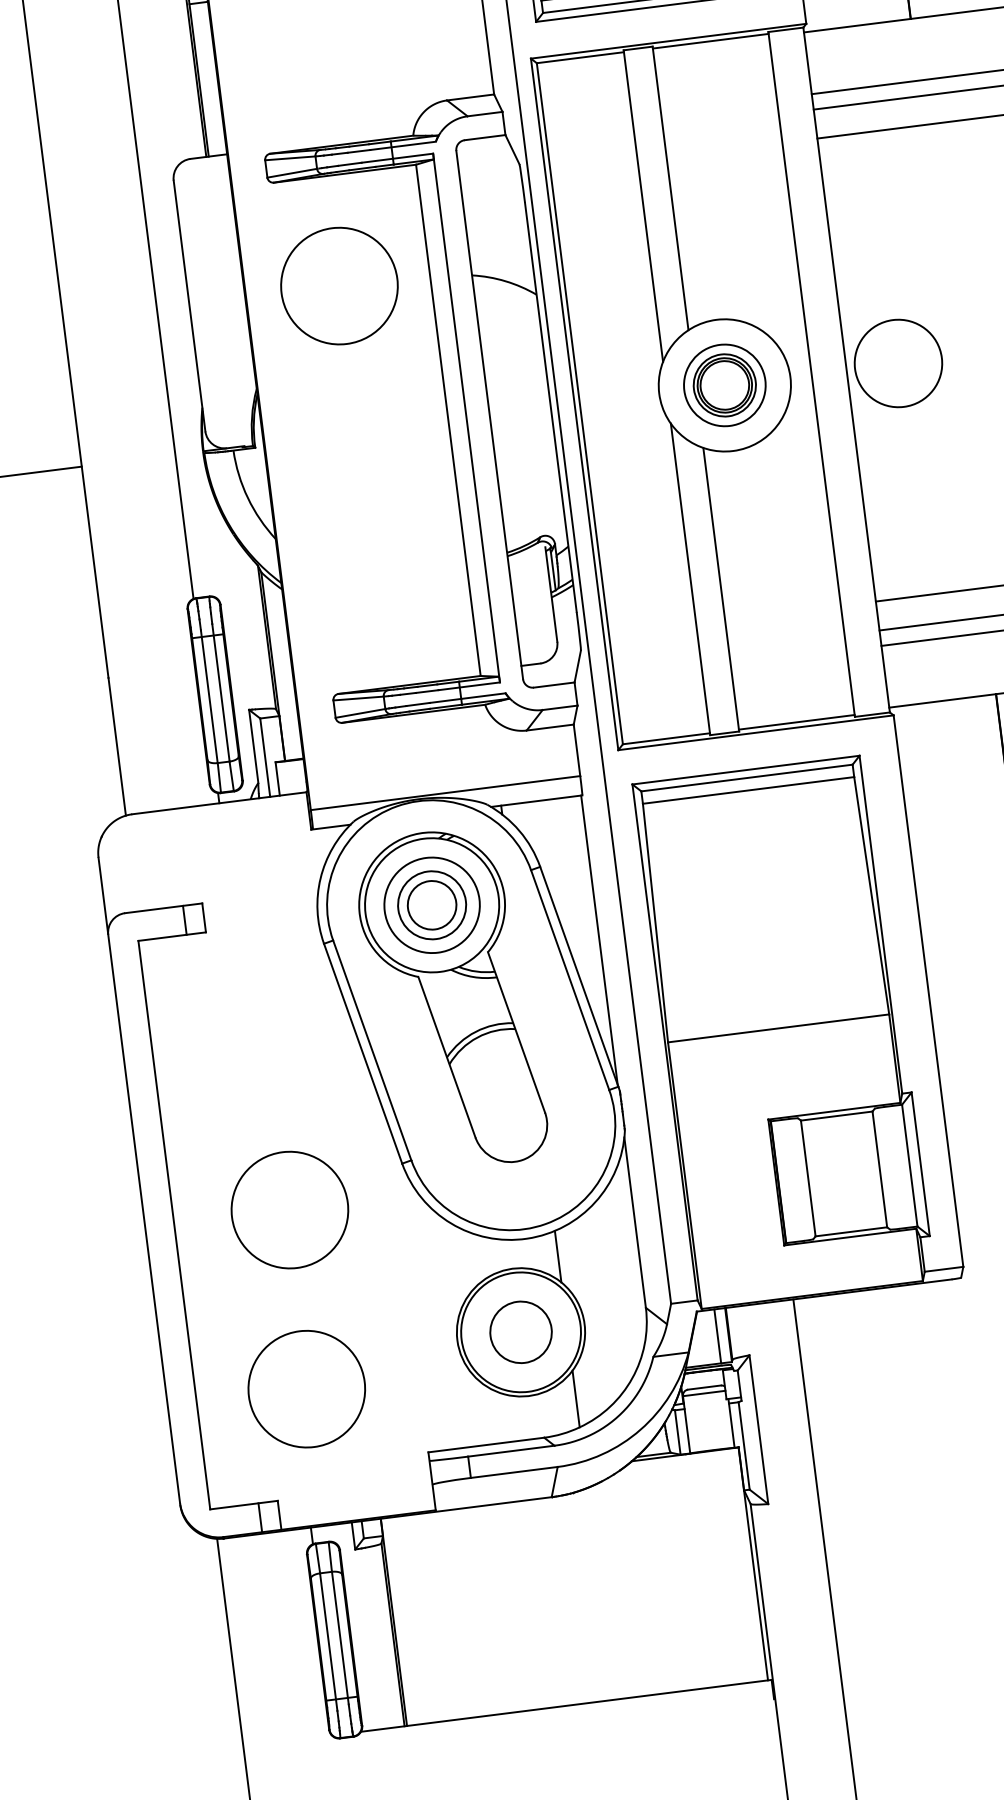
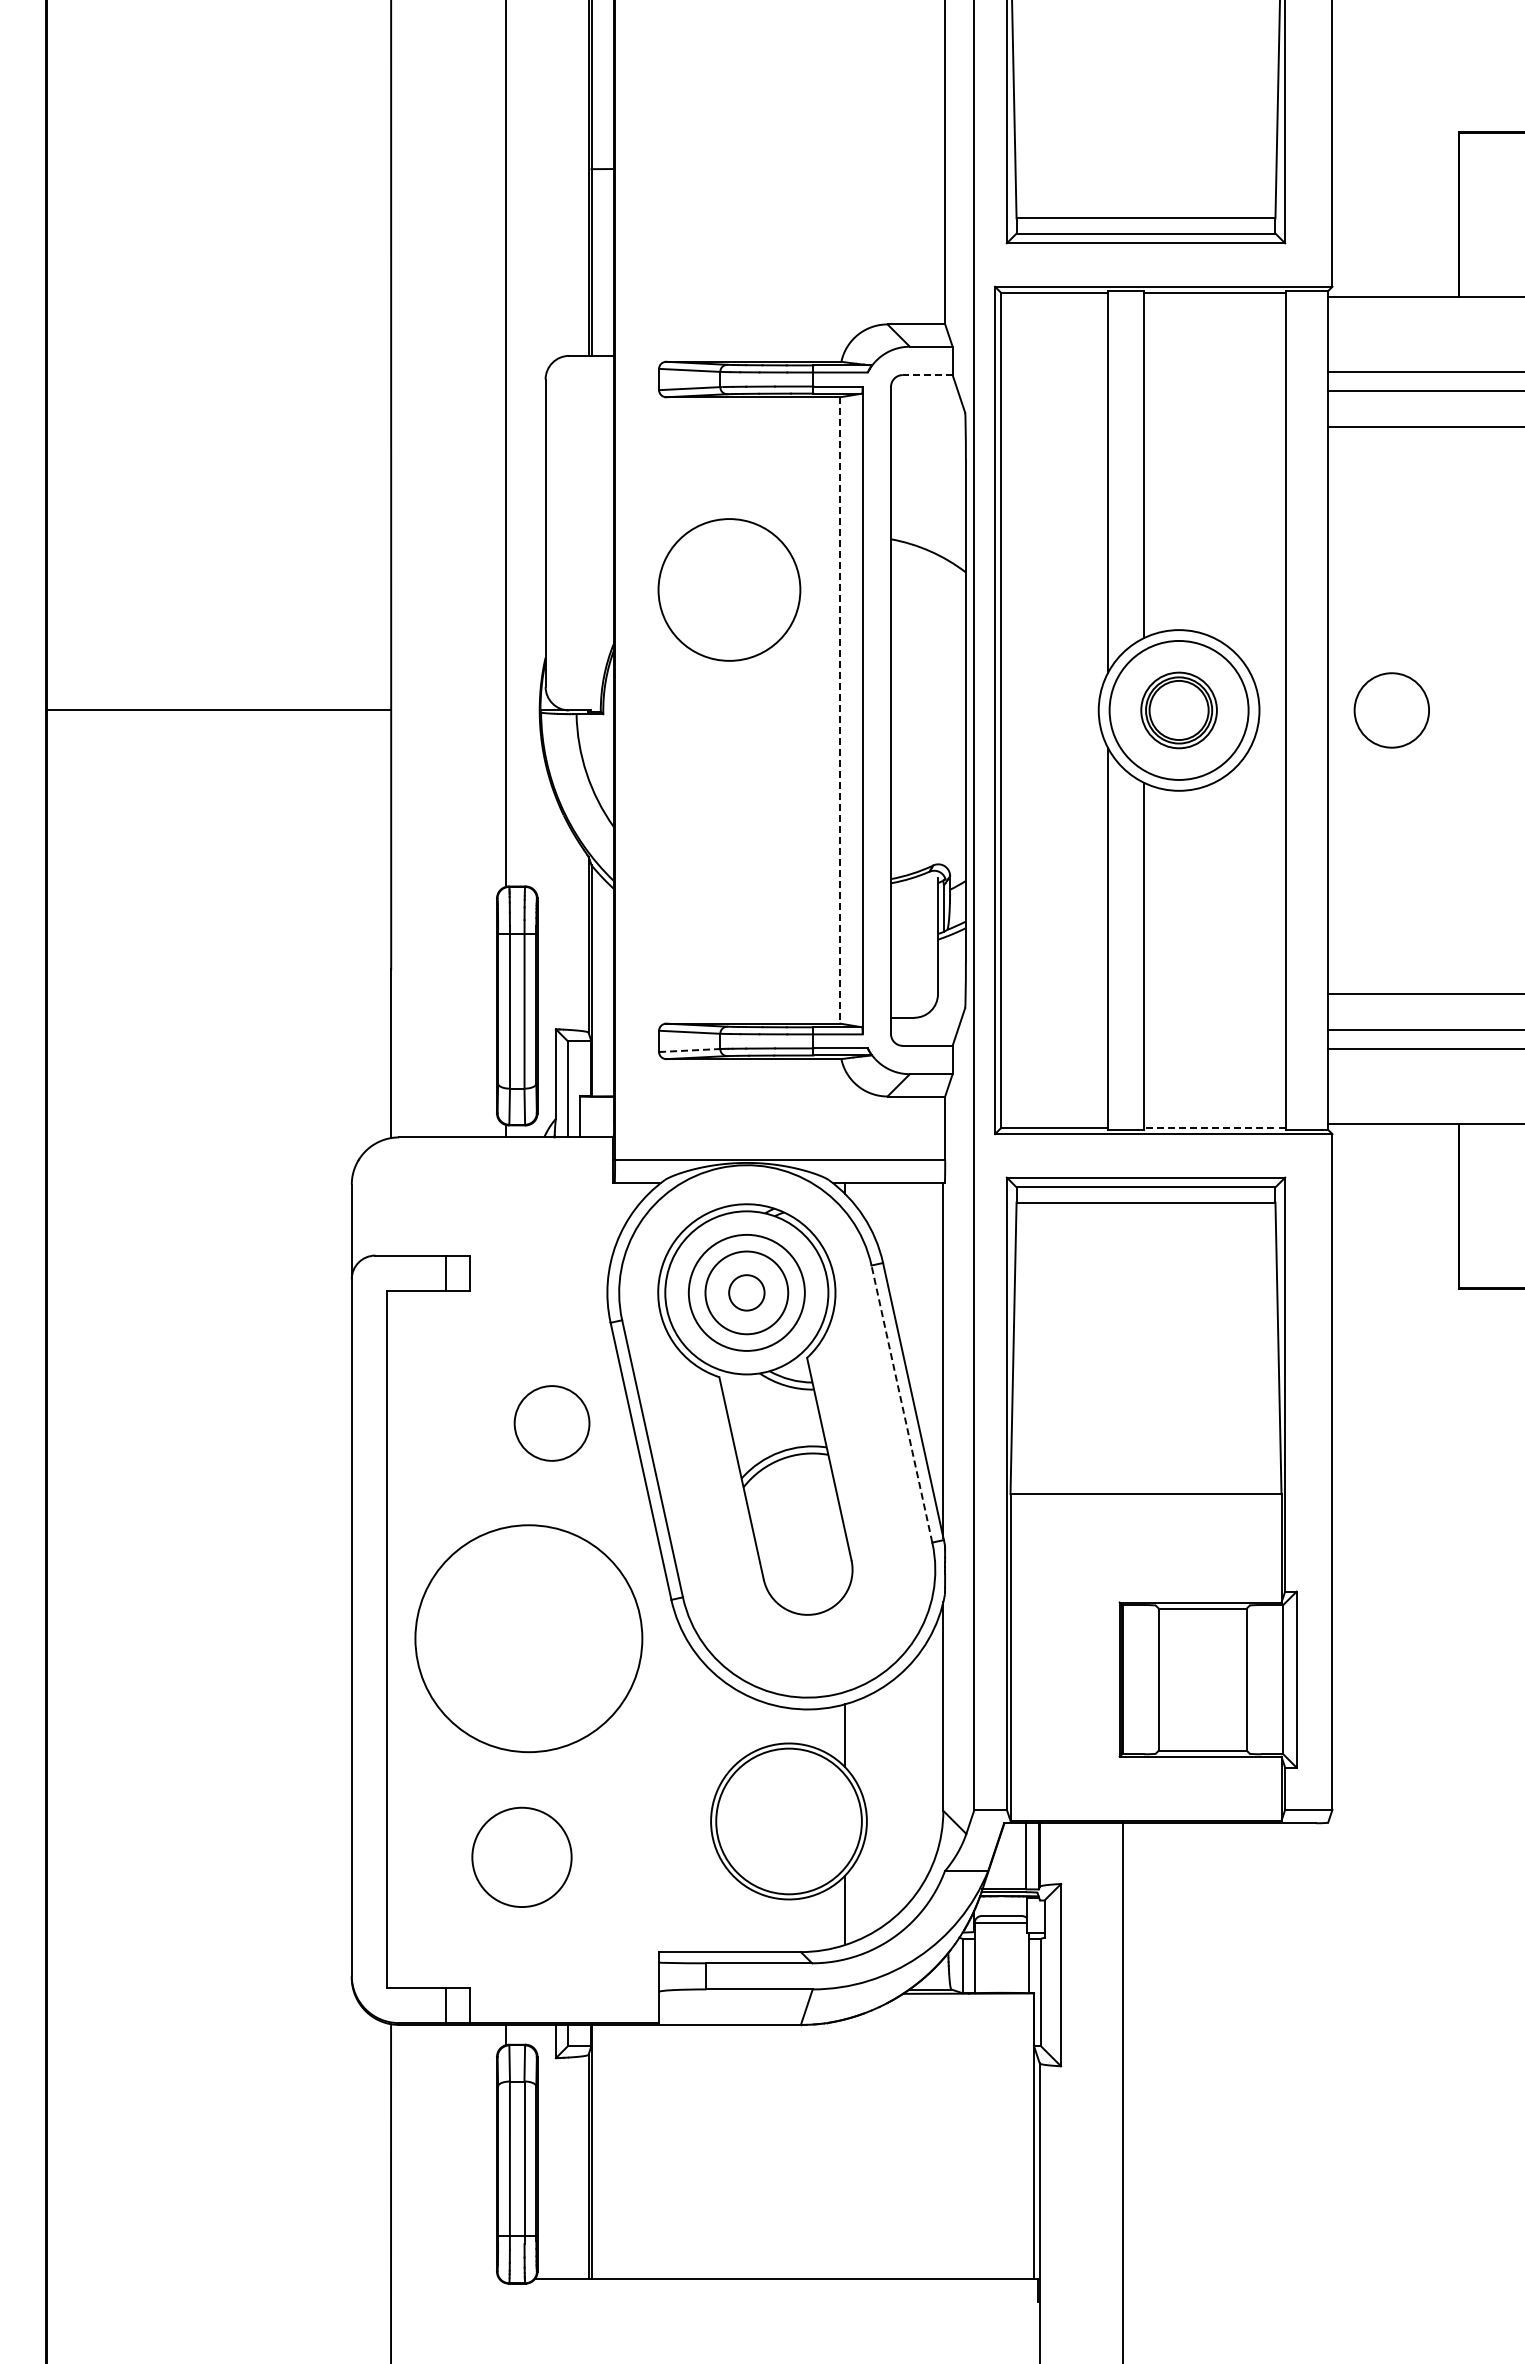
line: (484, 138) -> (927, 375), solid -> dashed
circle: (339, 285) -> (729, 589), moved
circle: (898, 363) -> (1391, 710), size x0.7
circle: (724, 385) -> (1178, 710), size x1.4
line: (448, 420) -> (840, 710), solid -> dashed
line: (360, 713) -> (689, 1050), solid -> dashed
line: (796, 722) -> (1214, 1127), solid -> dashed
circle: (431, 905) -> (746, 1292), size x0.6
line: (569, 980) -> (901, 1404), solid -> dashed
circle: (289, 1209) -> (528, 1638), size x1.6
circle: (520, 1332) -> (551, 1423), moved
circle: (306, 1389) -> (521, 1857), size x0.7

